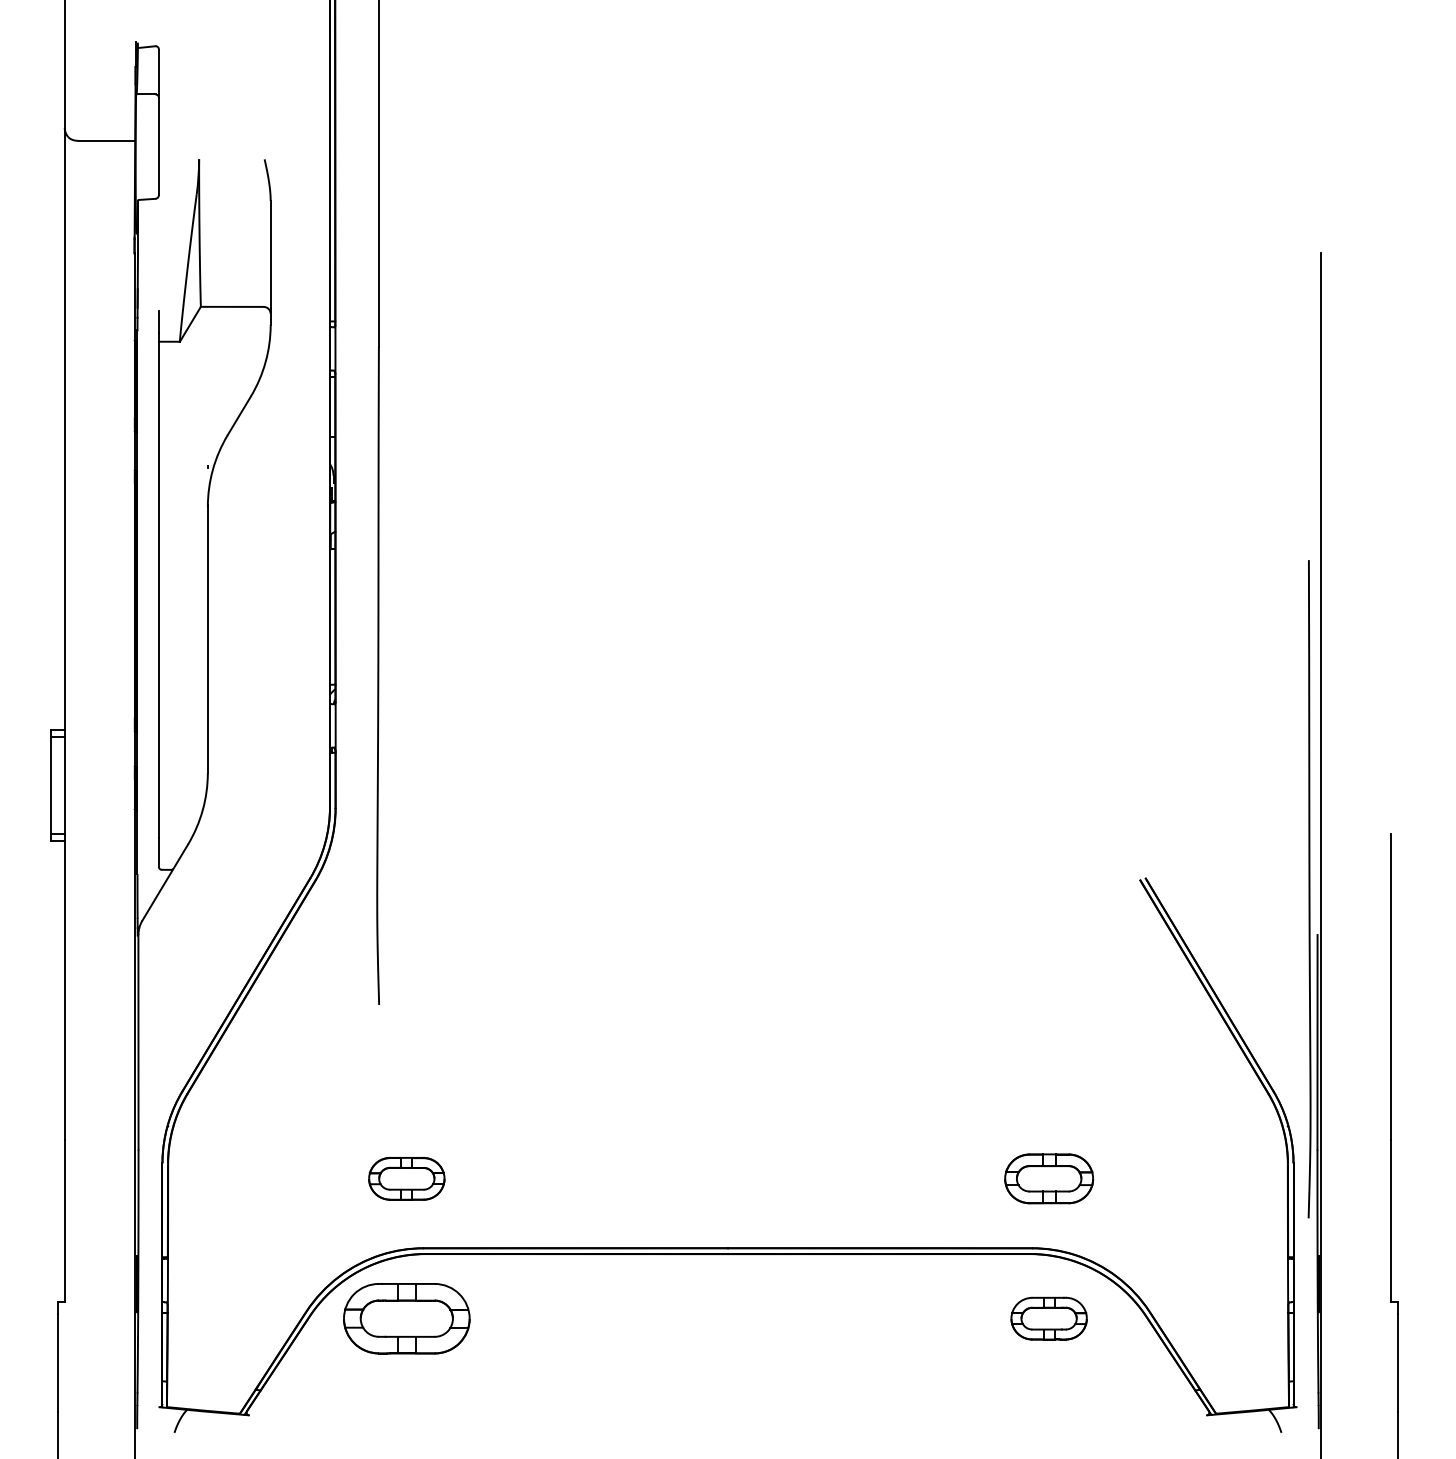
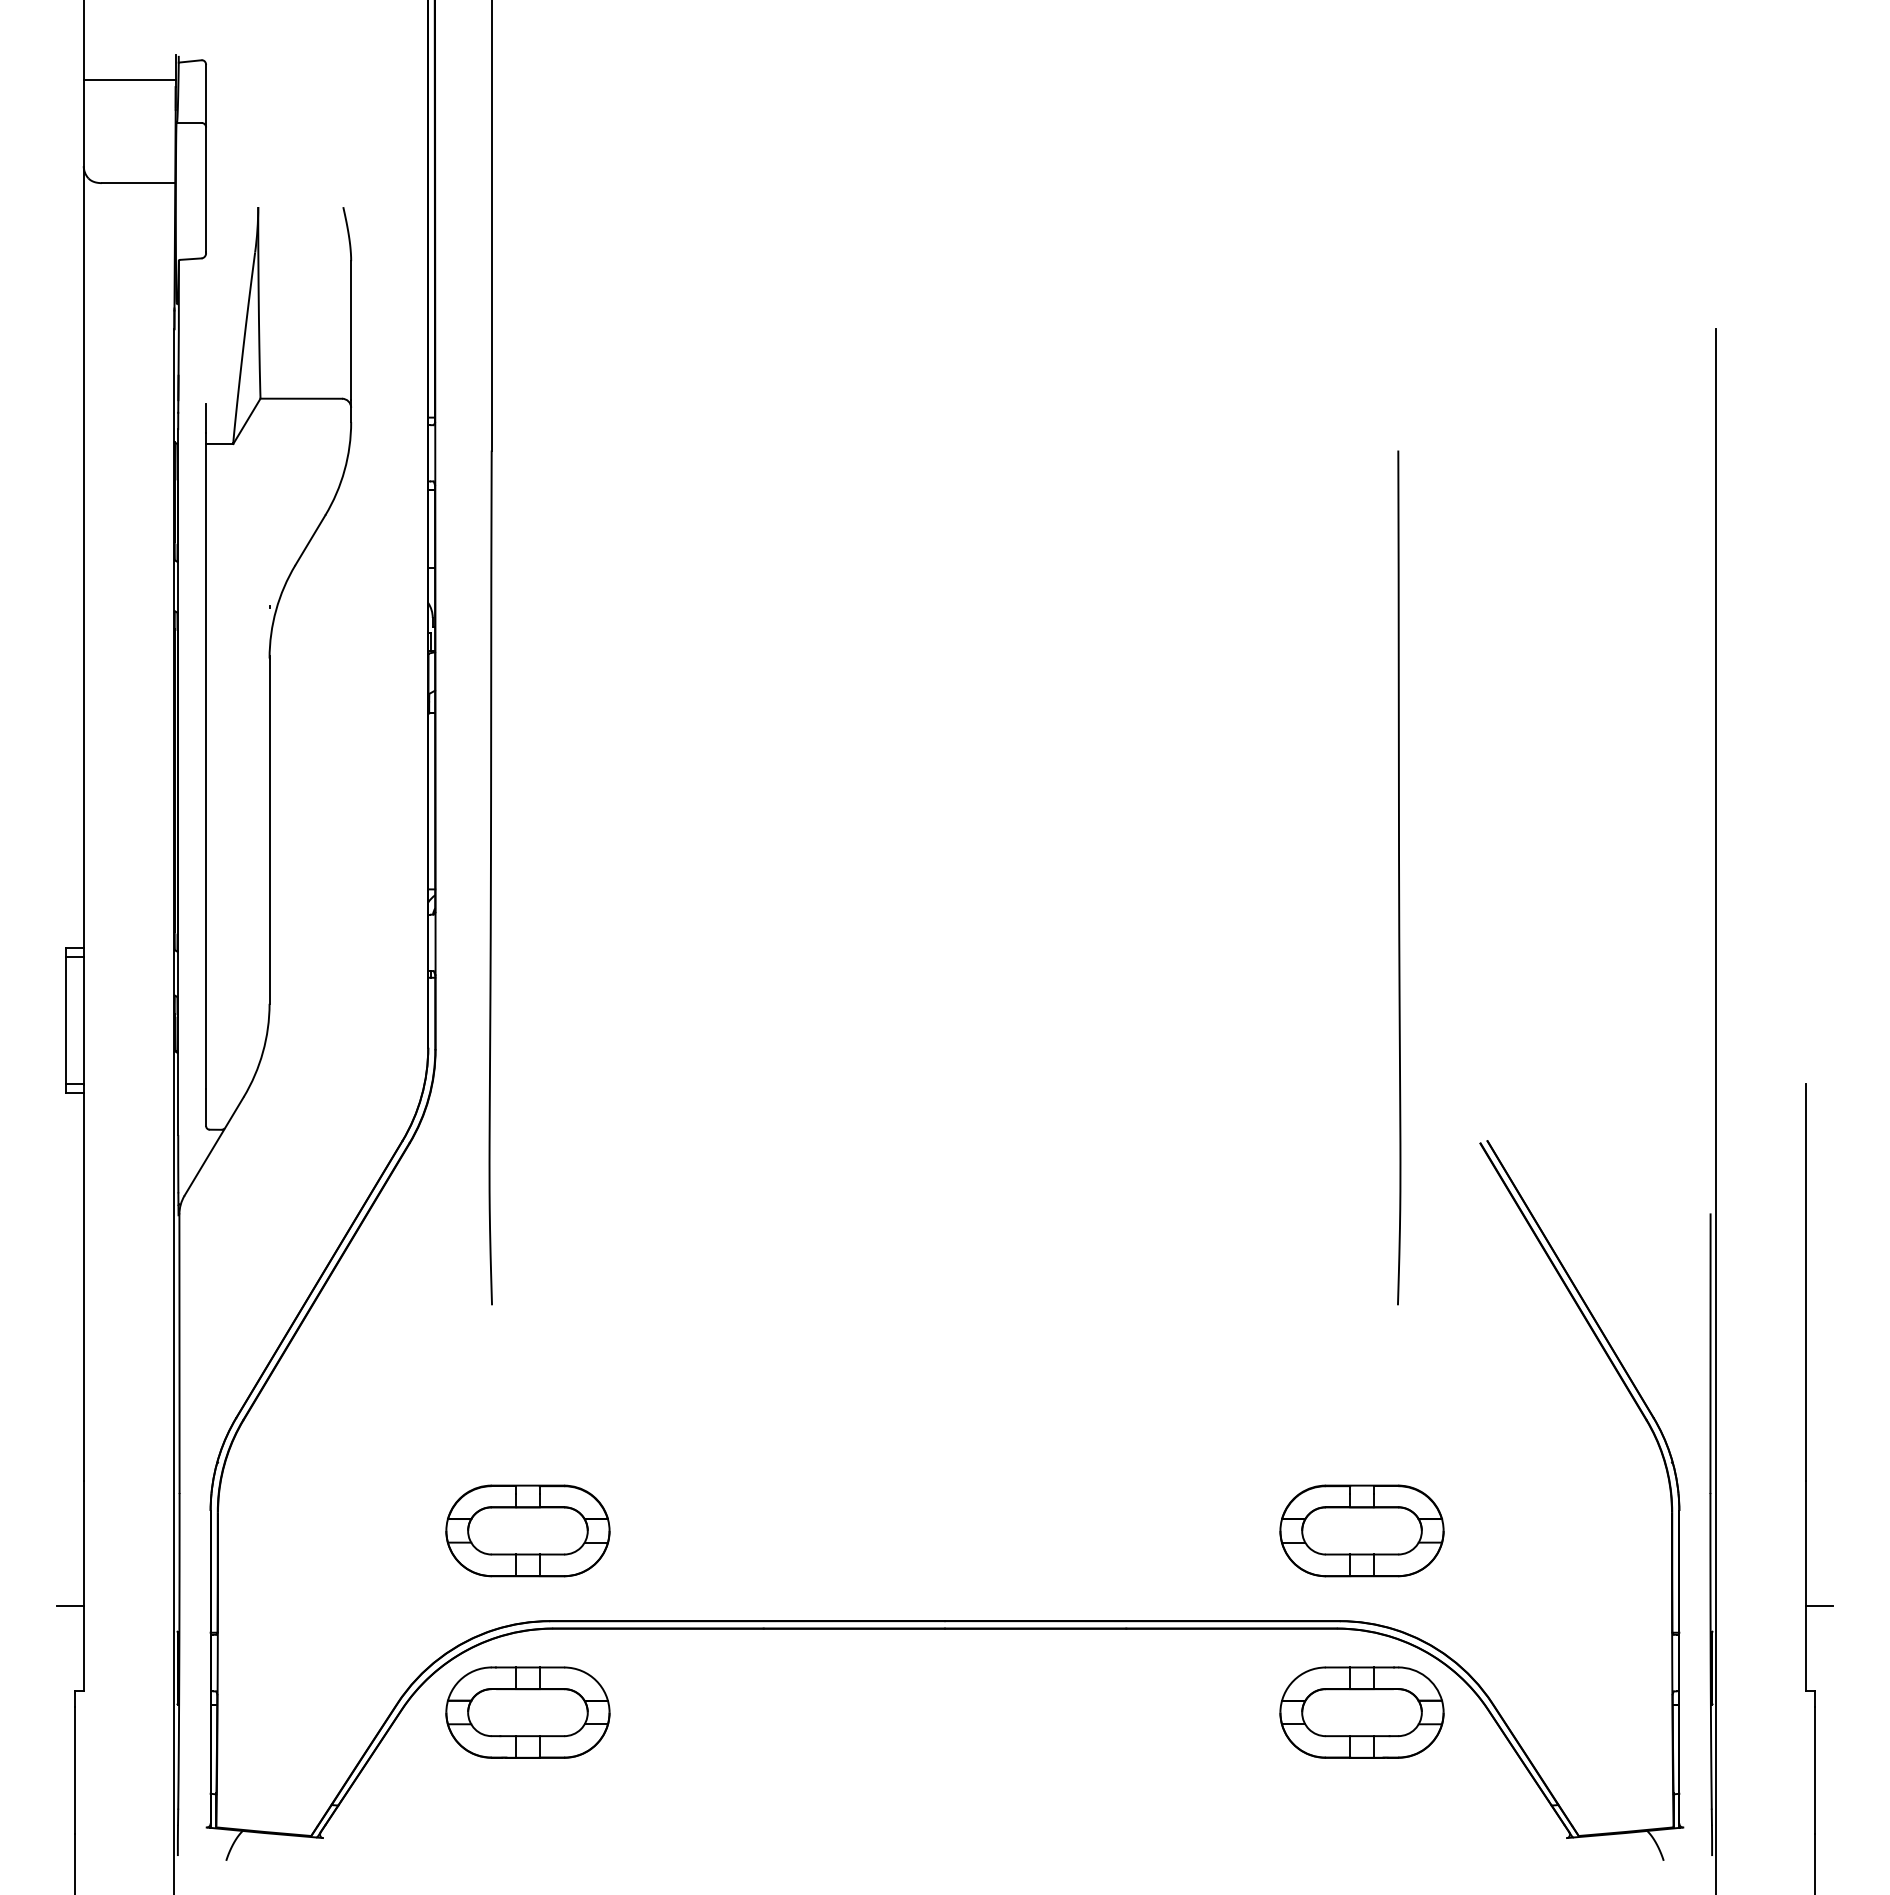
line: (99, 61) -> (129, 80), added
curve: (1309, 888) -> (1399, 877), moved
part: (406, 1178) -> (527, 1530), size x1.67
part: (1048, 1178) -> (1361, 1530), size x1.43
line: (53, 1236) -> (69, 1606), added
line: (1401, 1236) -> (1819, 1606), added
part: (1048, 1318) -> (1361, 1712), size x1.67

